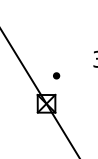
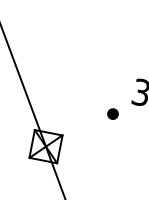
part: (56, 75) -> (112, 113), moved

